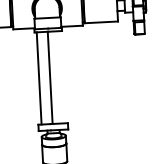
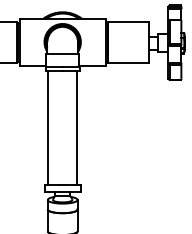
line: (50, 77) -> (77, 127), moved

